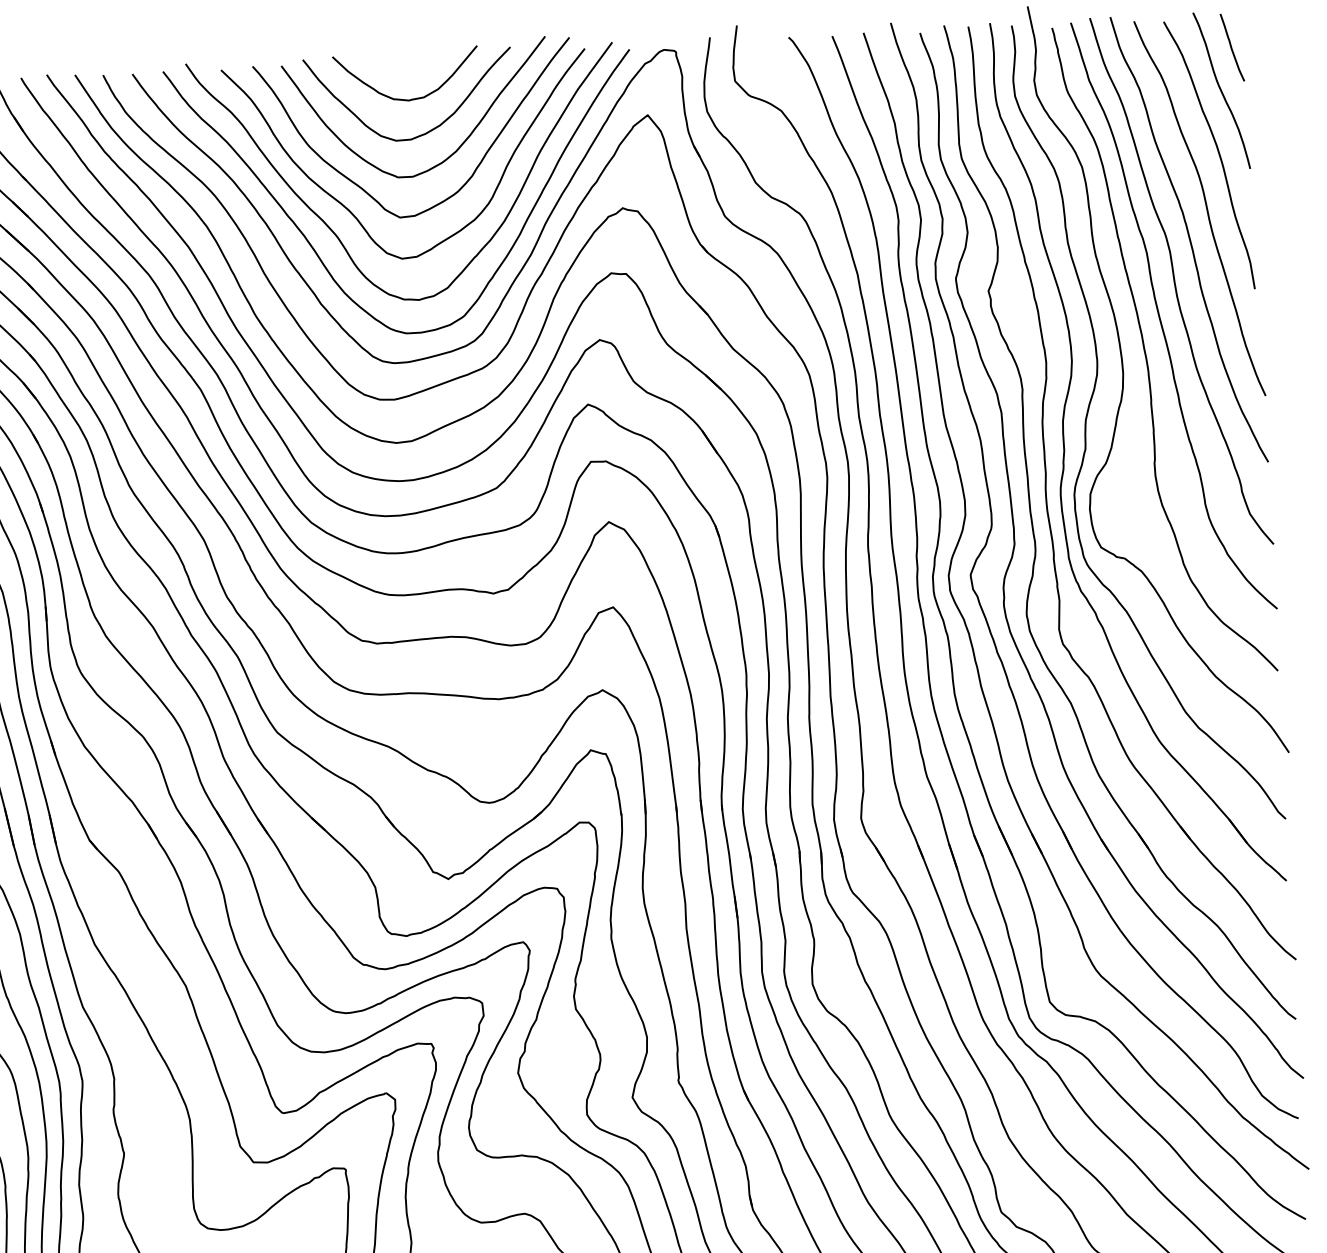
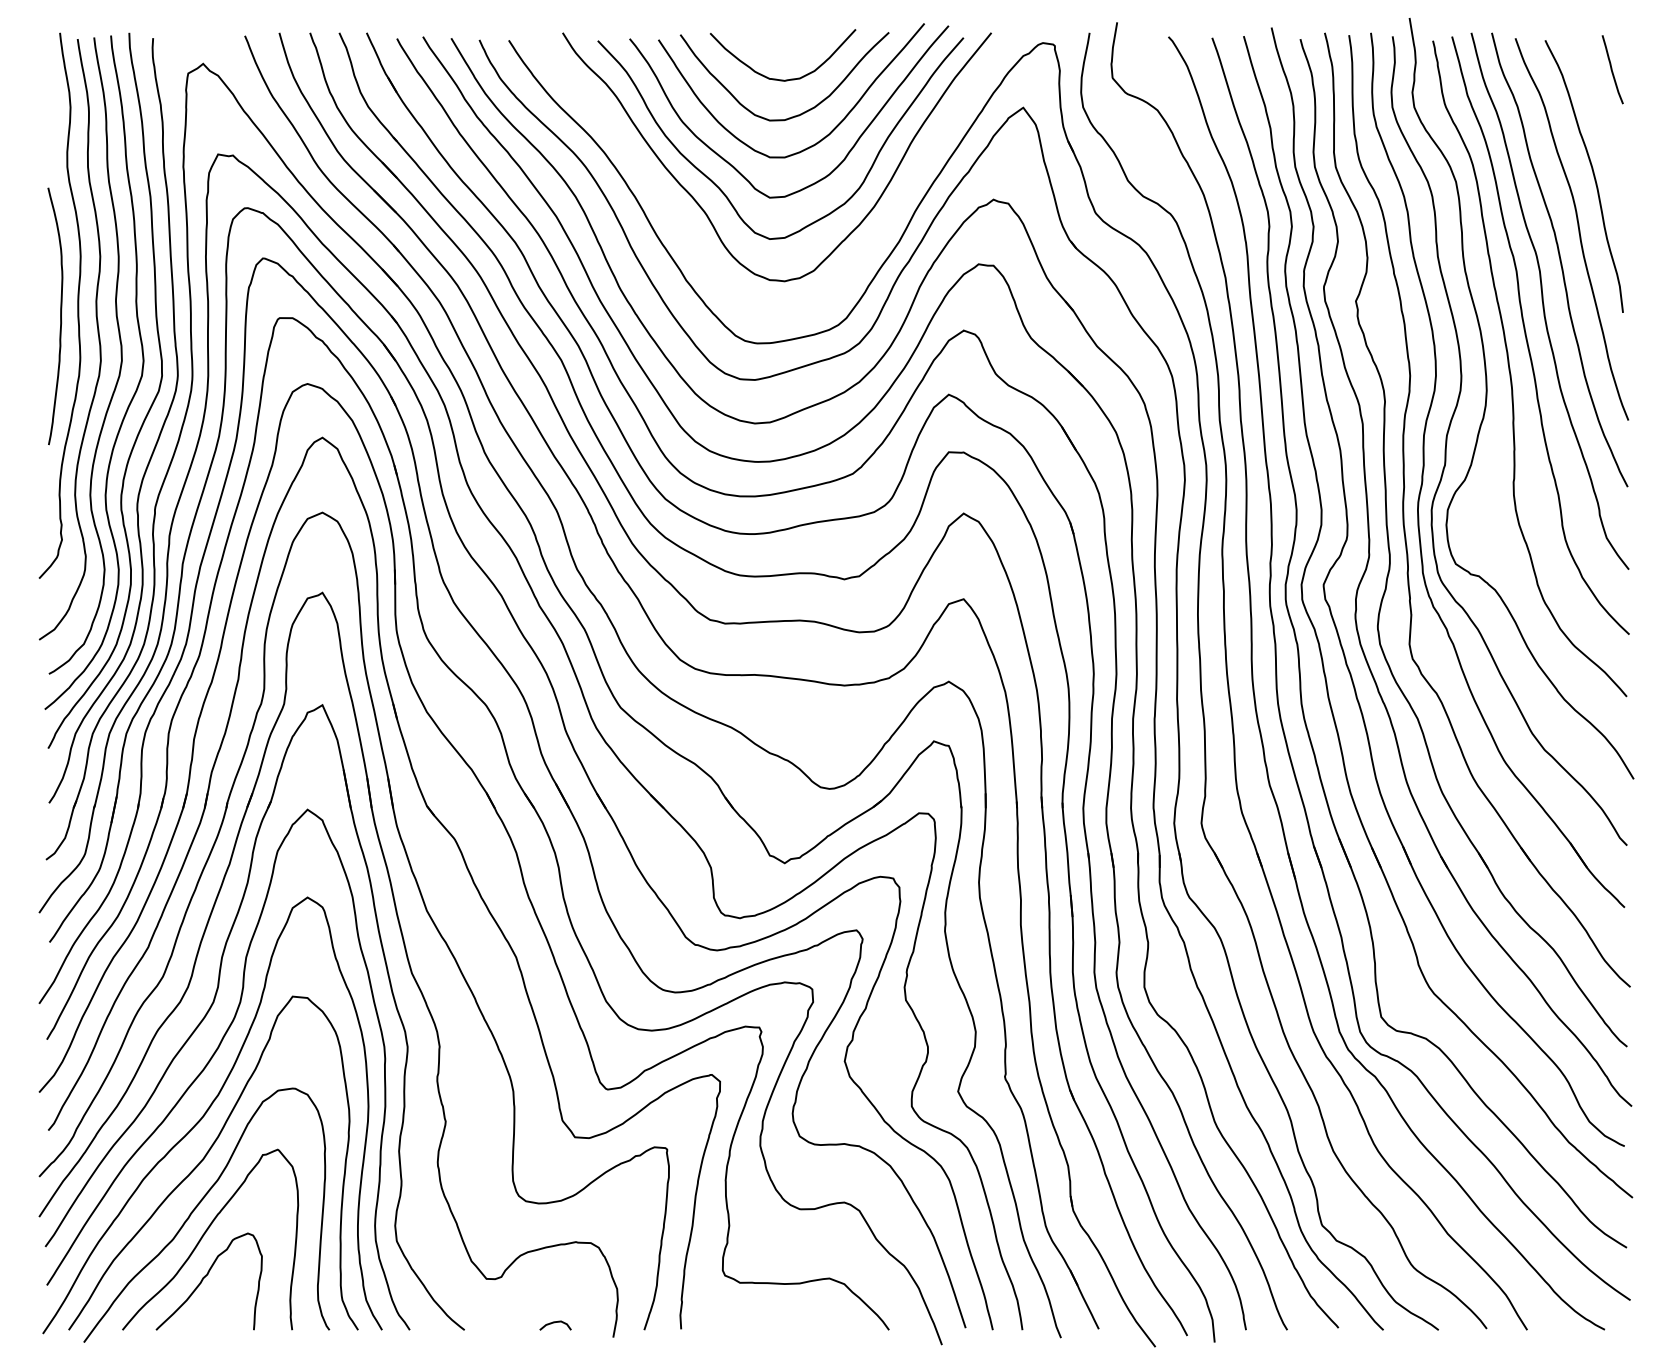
curve: (1221, 90) -> (1599, 112), removed
curve: (316, 251) -> (684, 227), removed

